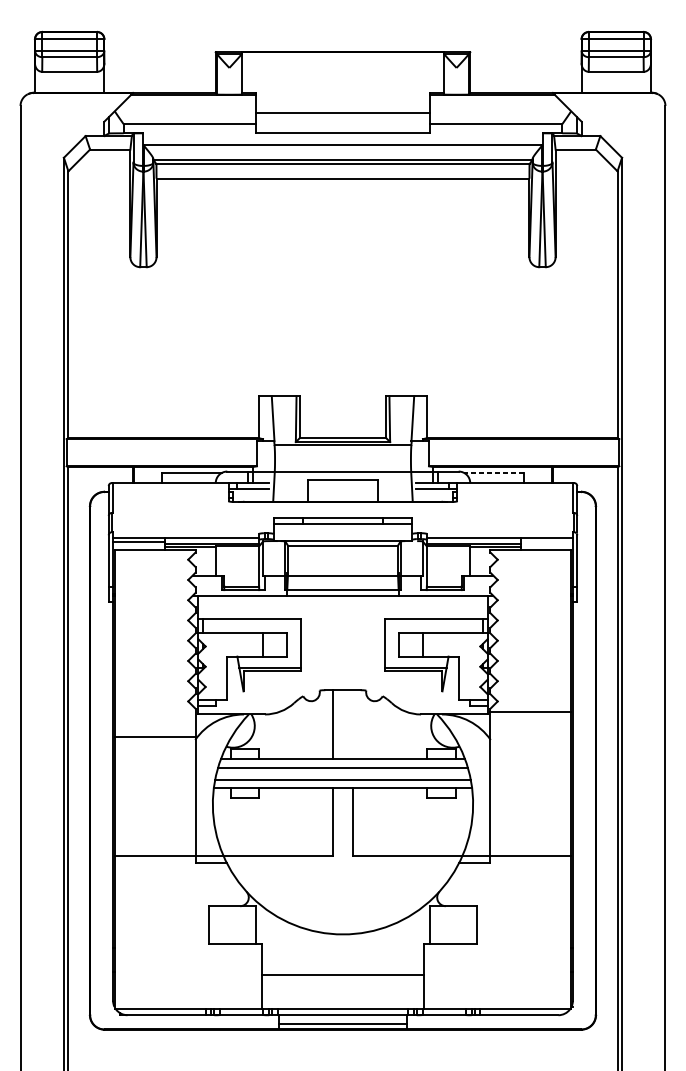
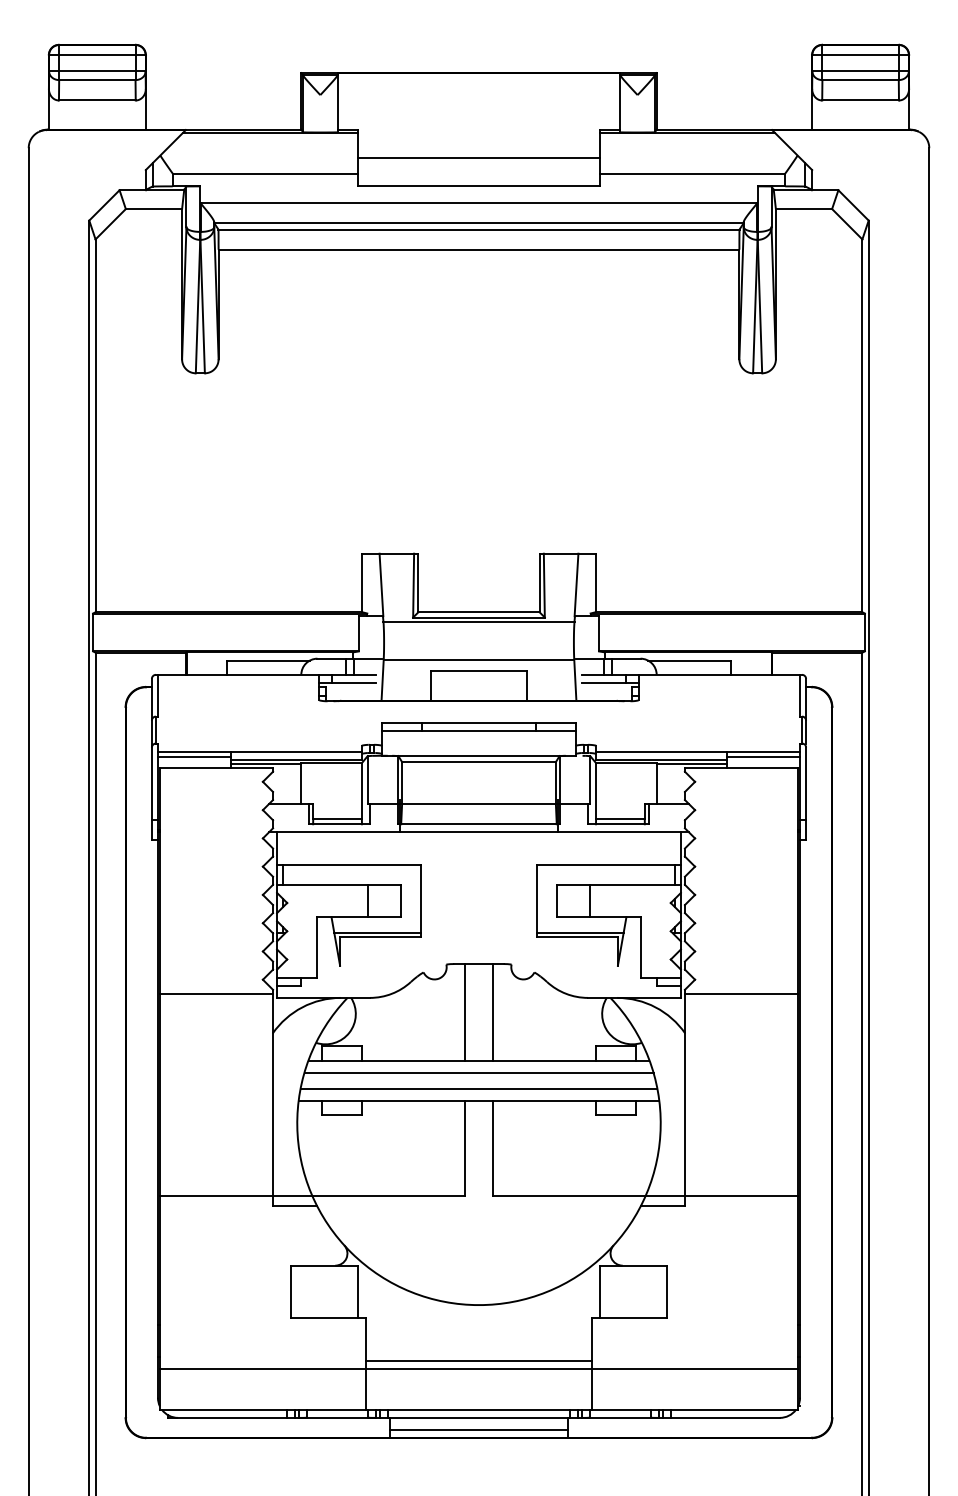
line: (493, 472) -> (689, 660), dashed -> solid
line: (546, 541) -> (763, 756), added
line: (353, 724) -> (493, 1012), added
line: (155, 736) -> (216, 993), moved
line: (342, 980) -> (478, 1369), added

